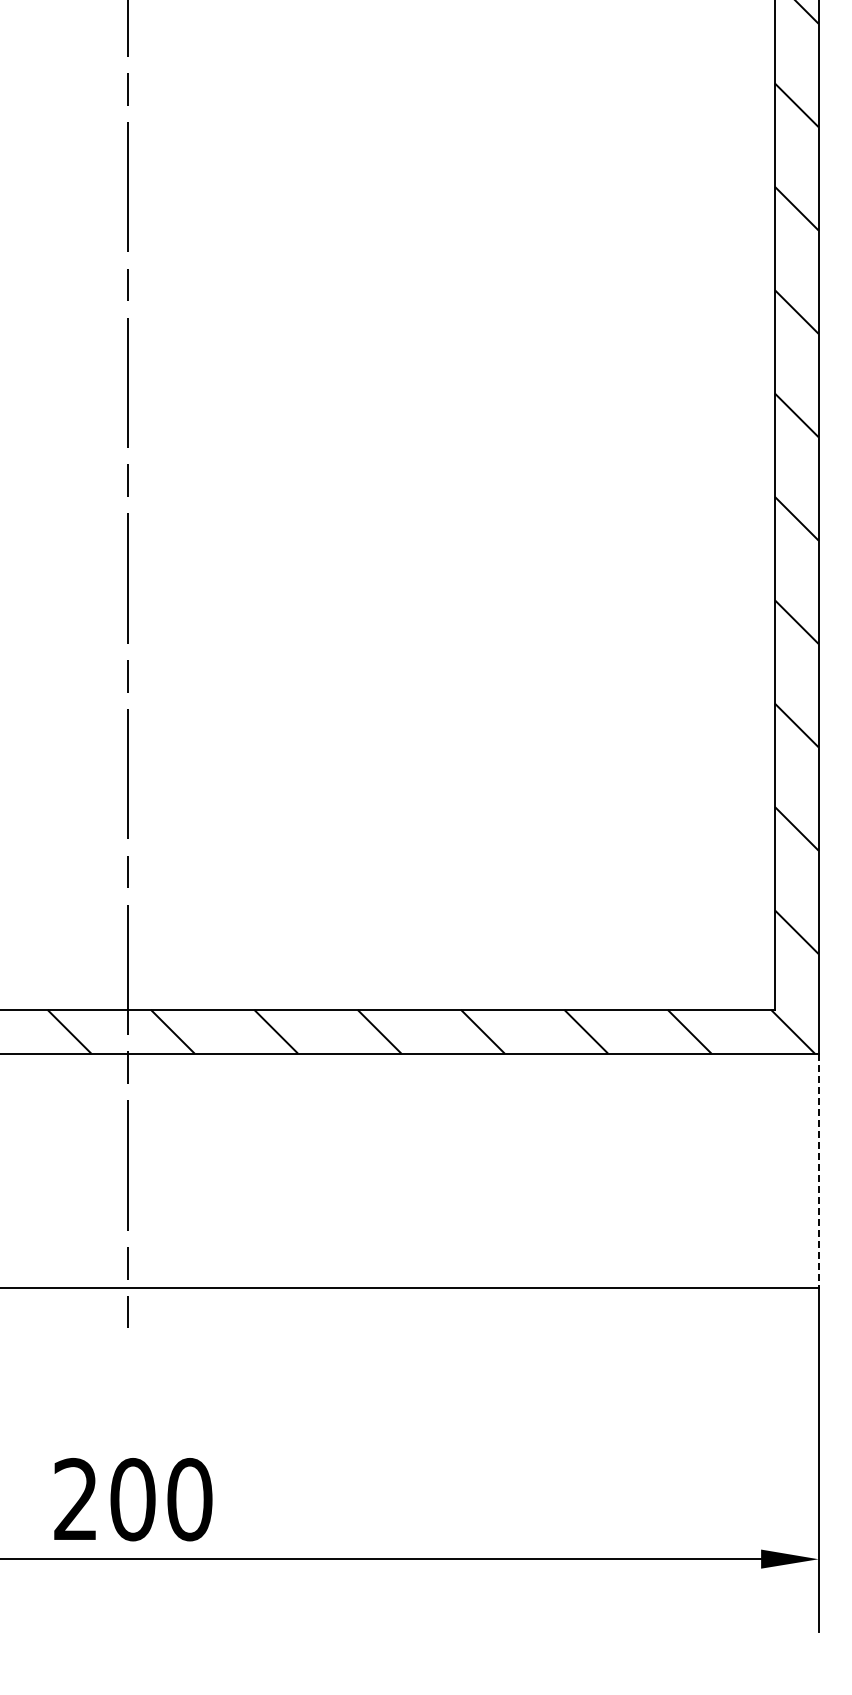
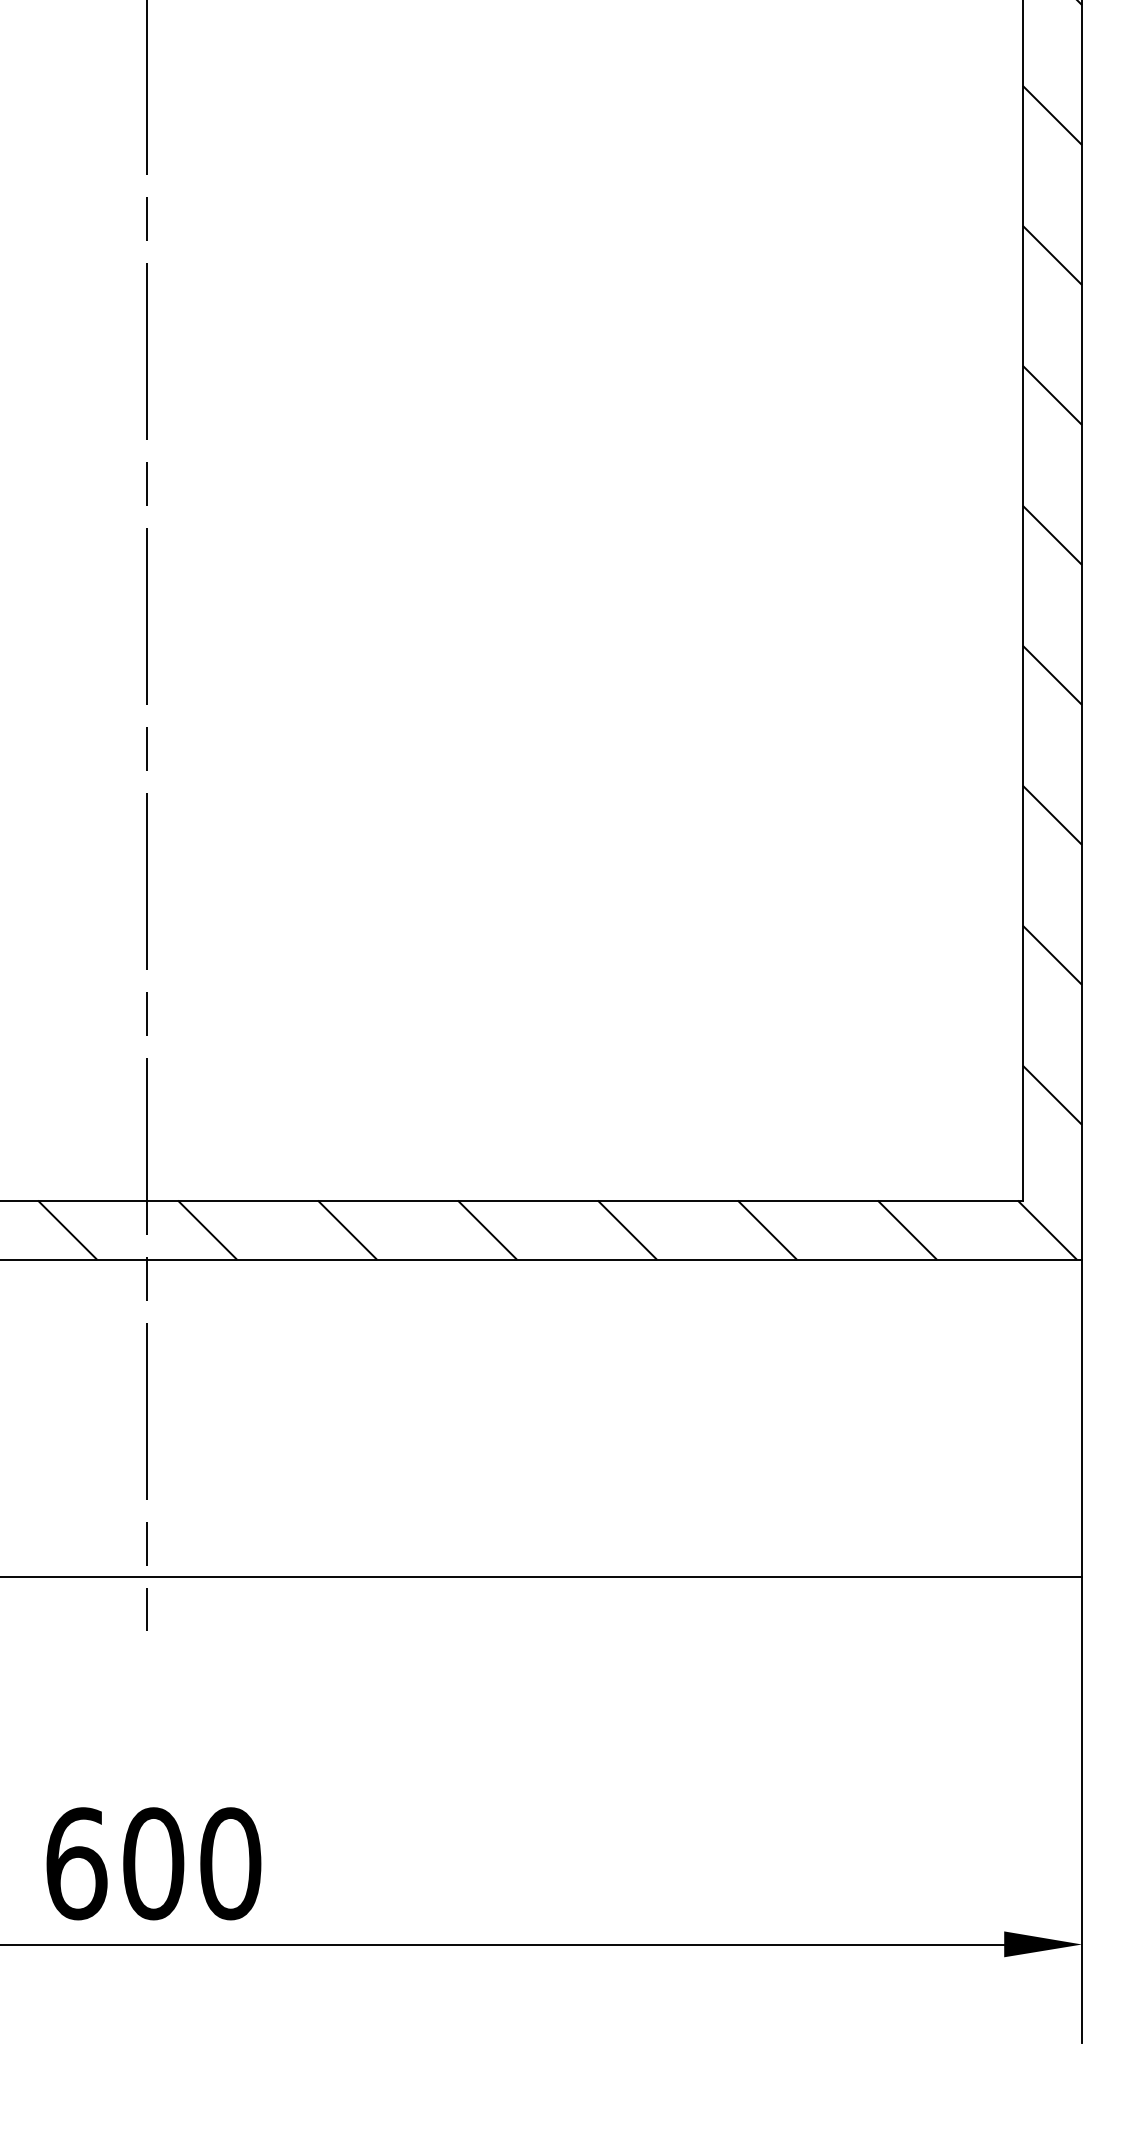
line: (818, 1170) -> (1081, 1418), dashed -> solid
text: (76, 1499) -> (77, 1863), 200 -> 600

